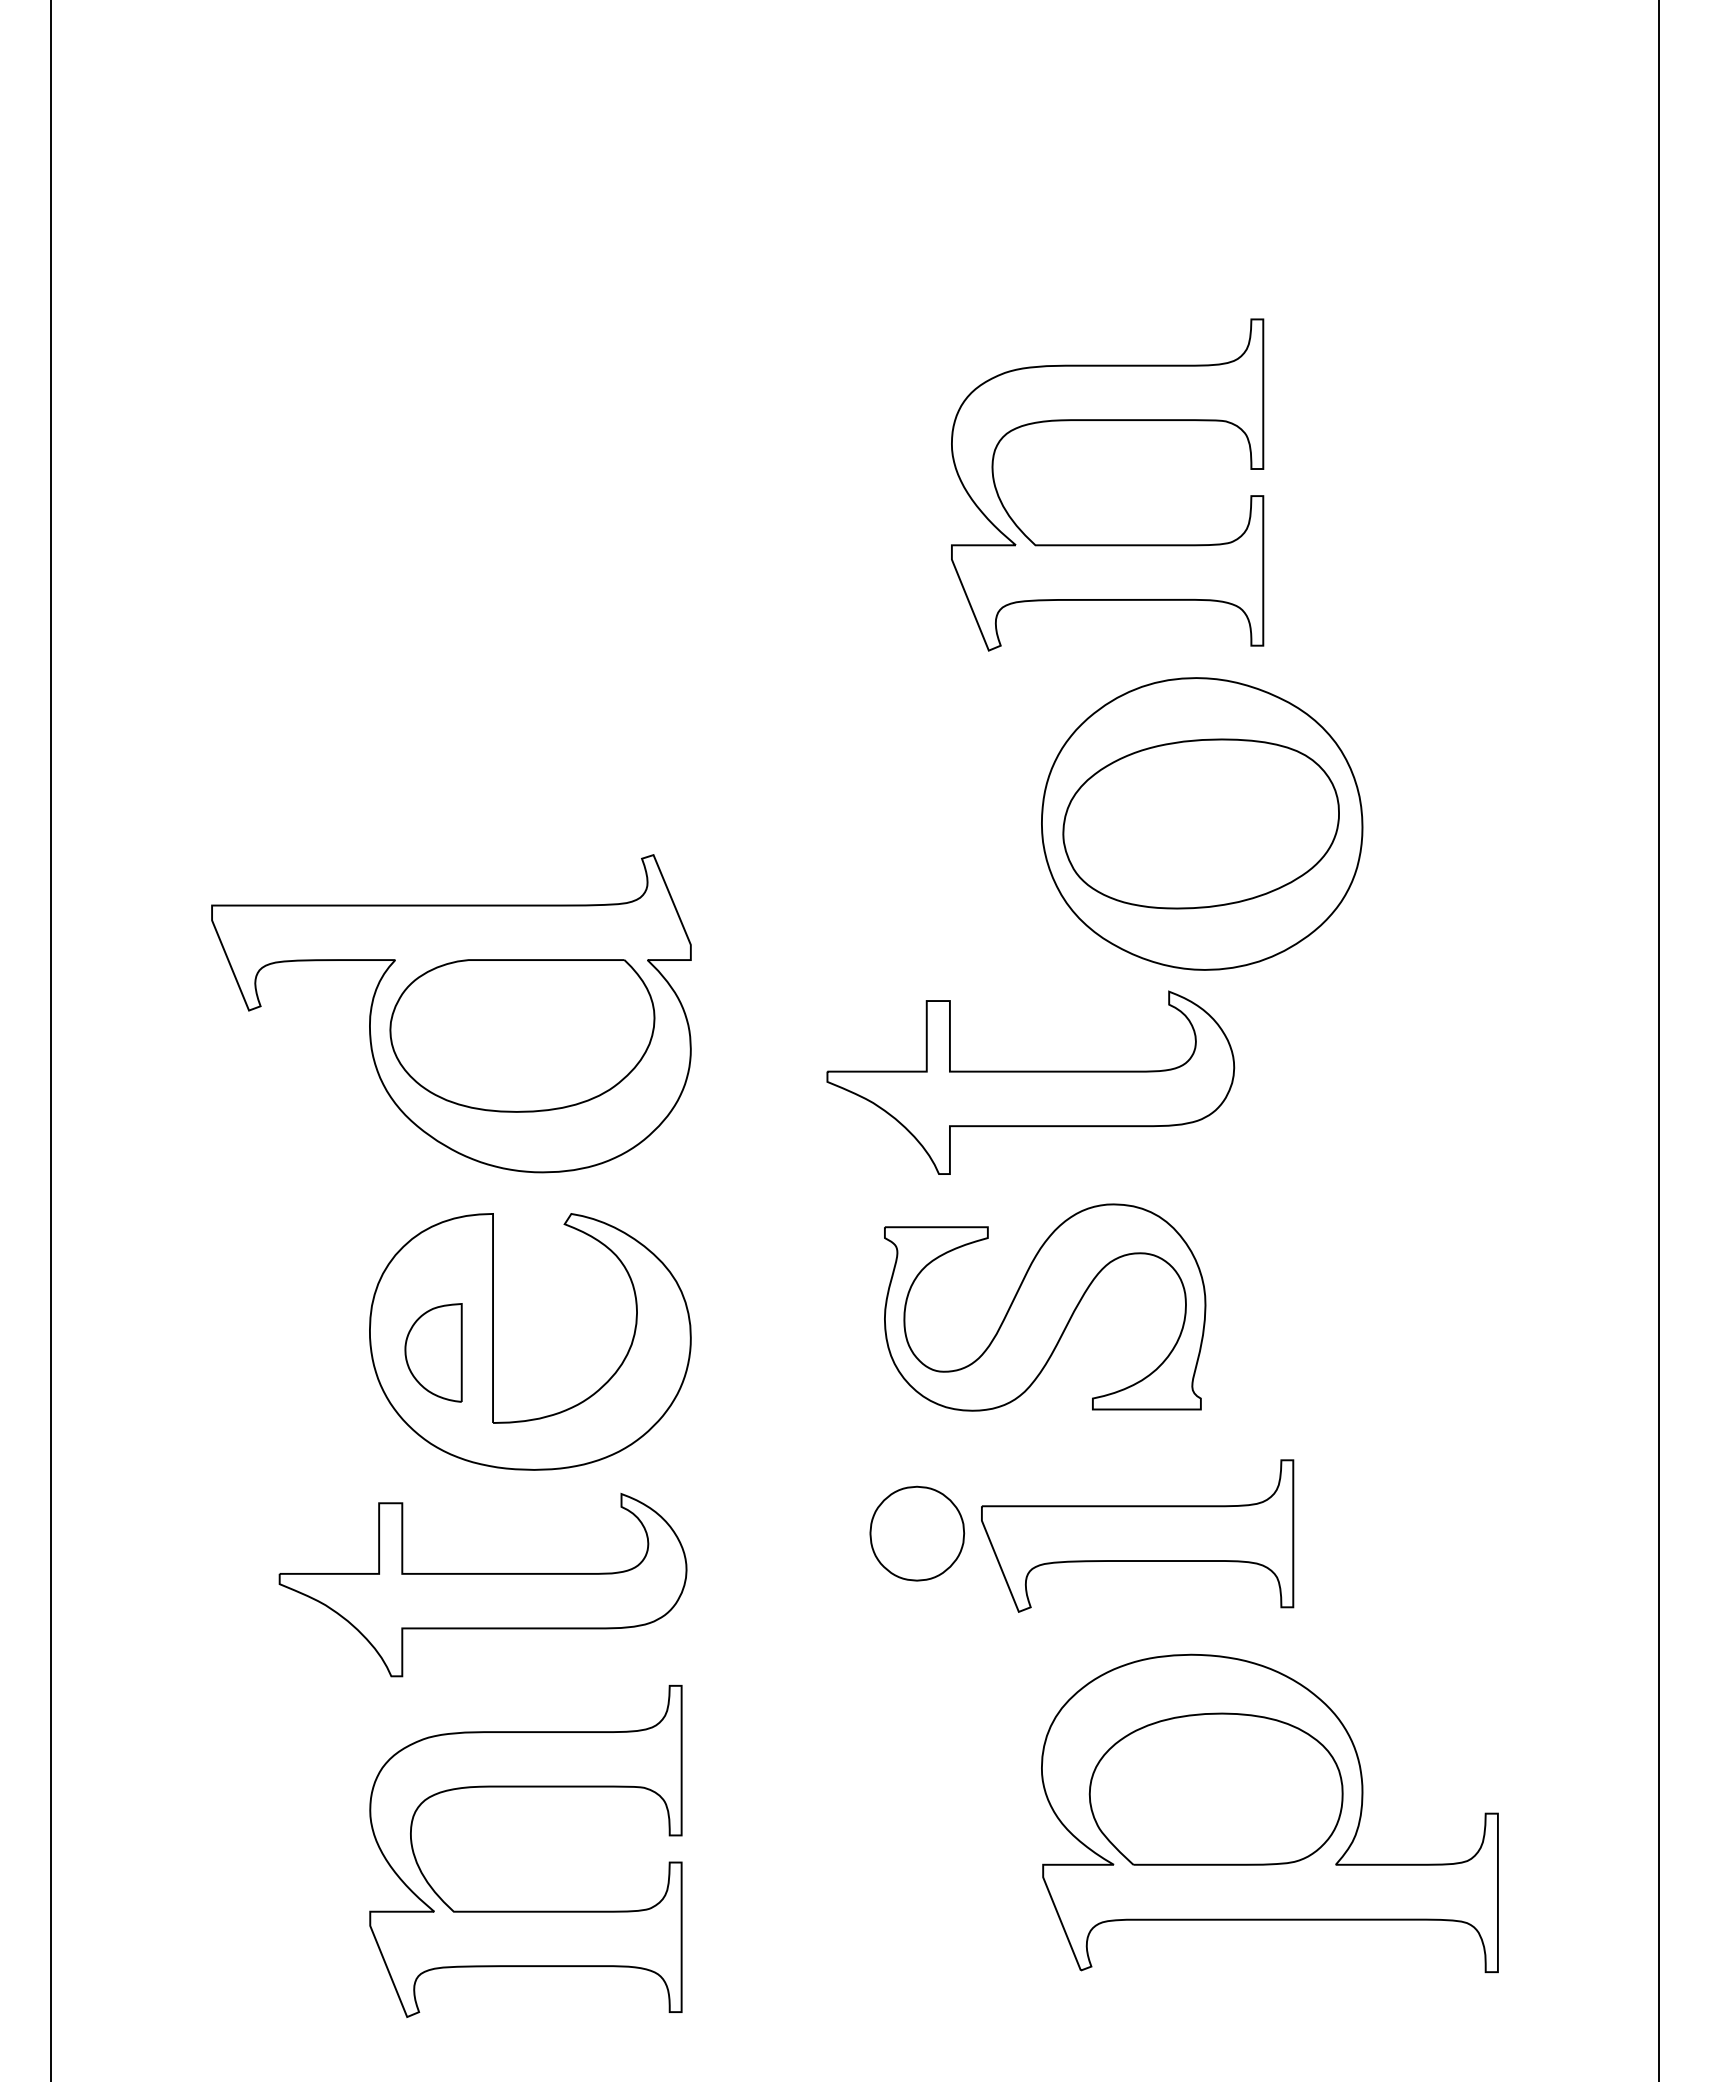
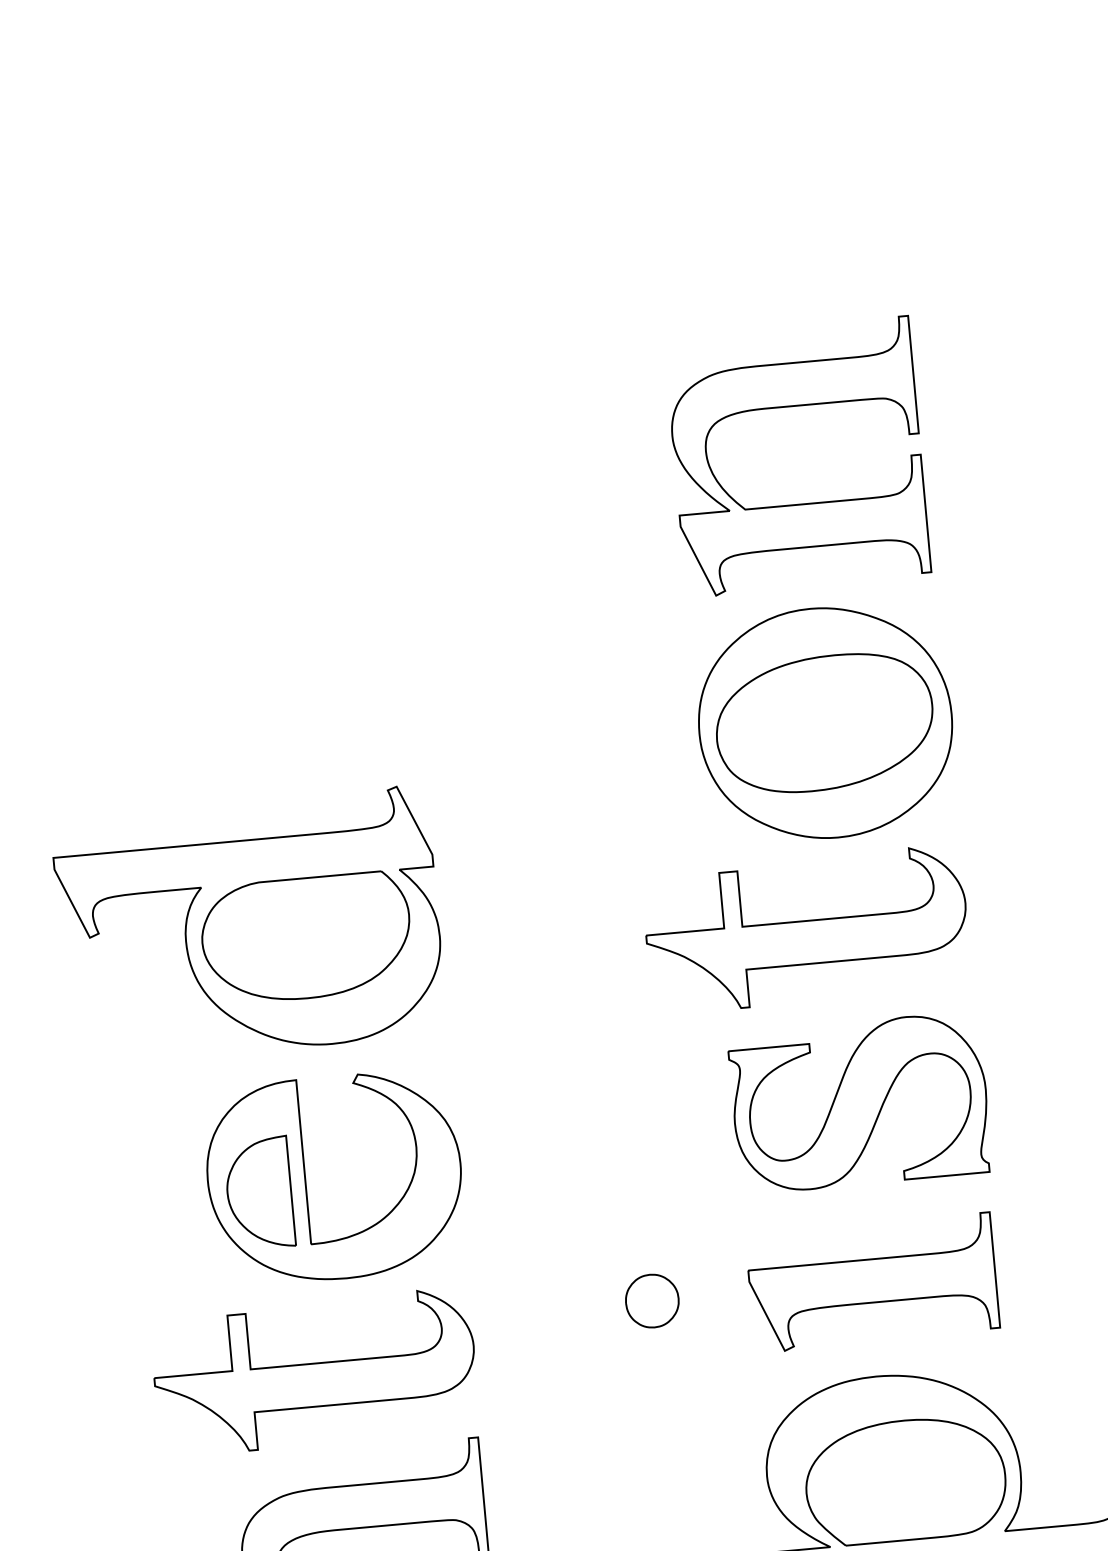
part: (1107, 544) -> (801, 503), moved
part: (1030, 1082) -> (806, 929), moved
part: (1045, 1307) -> (860, 1102), moved
part: (433, 1352) -> (259, 1193), size x1.43
part: (916, 1533) -> (651, 1300), size x0.71
part: (1137, 1535) -> (872, 1282), moved

